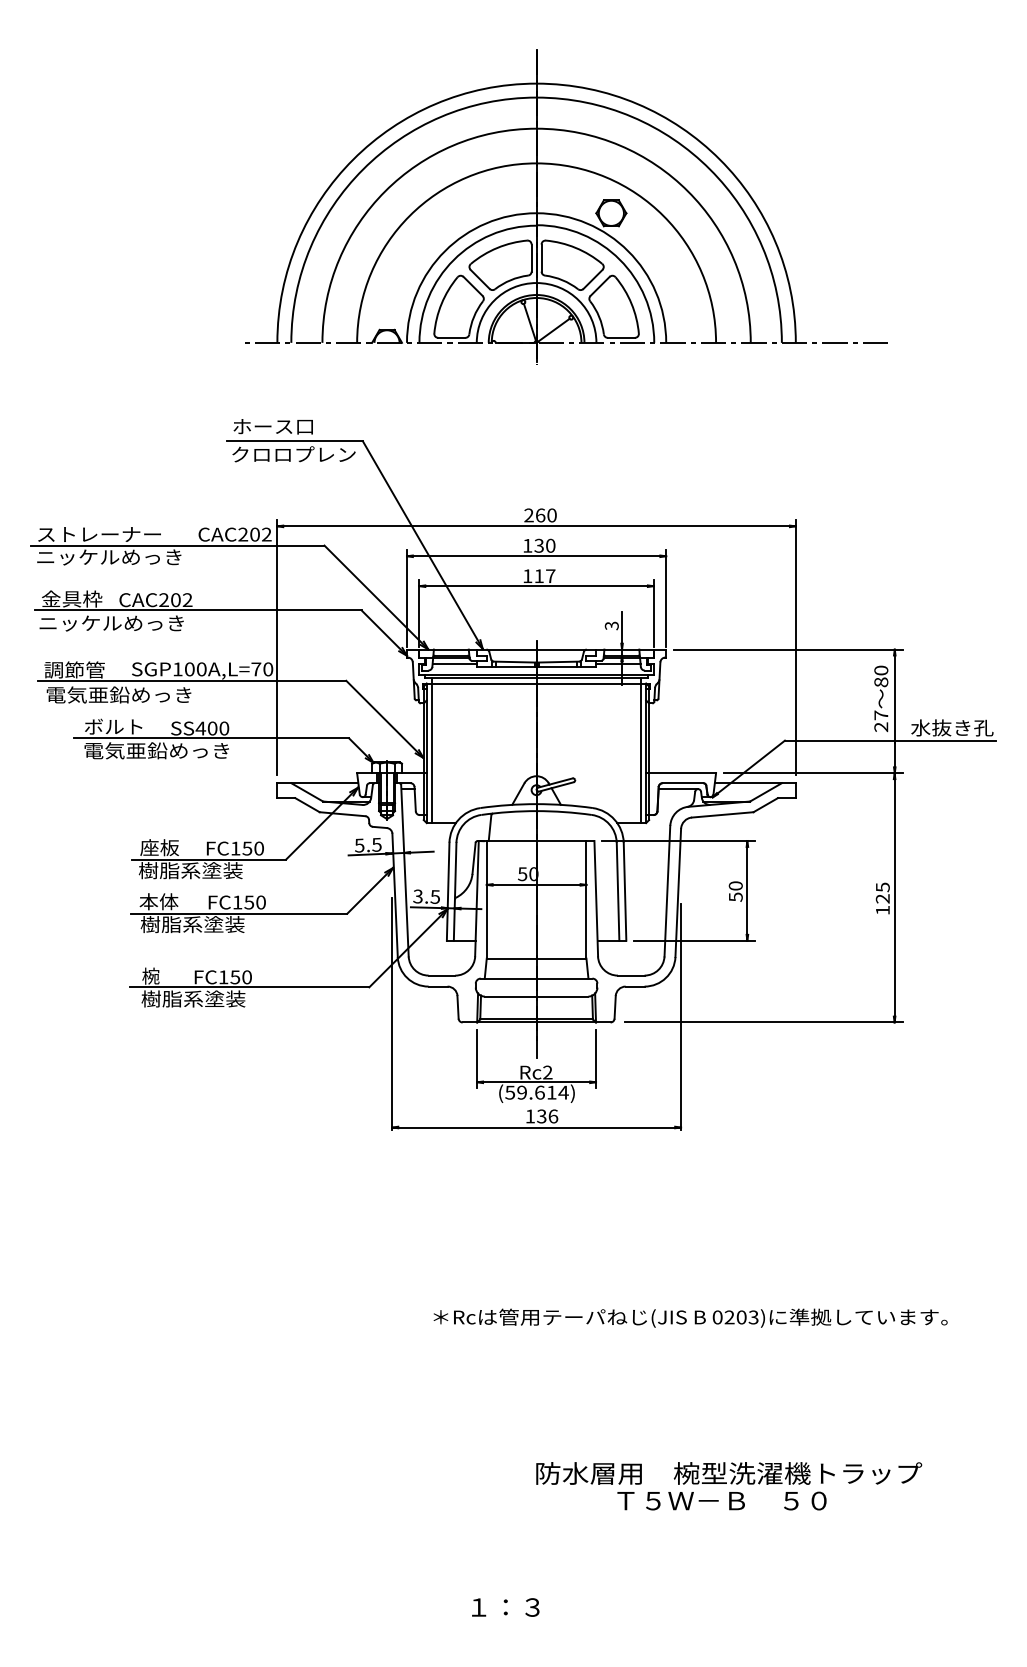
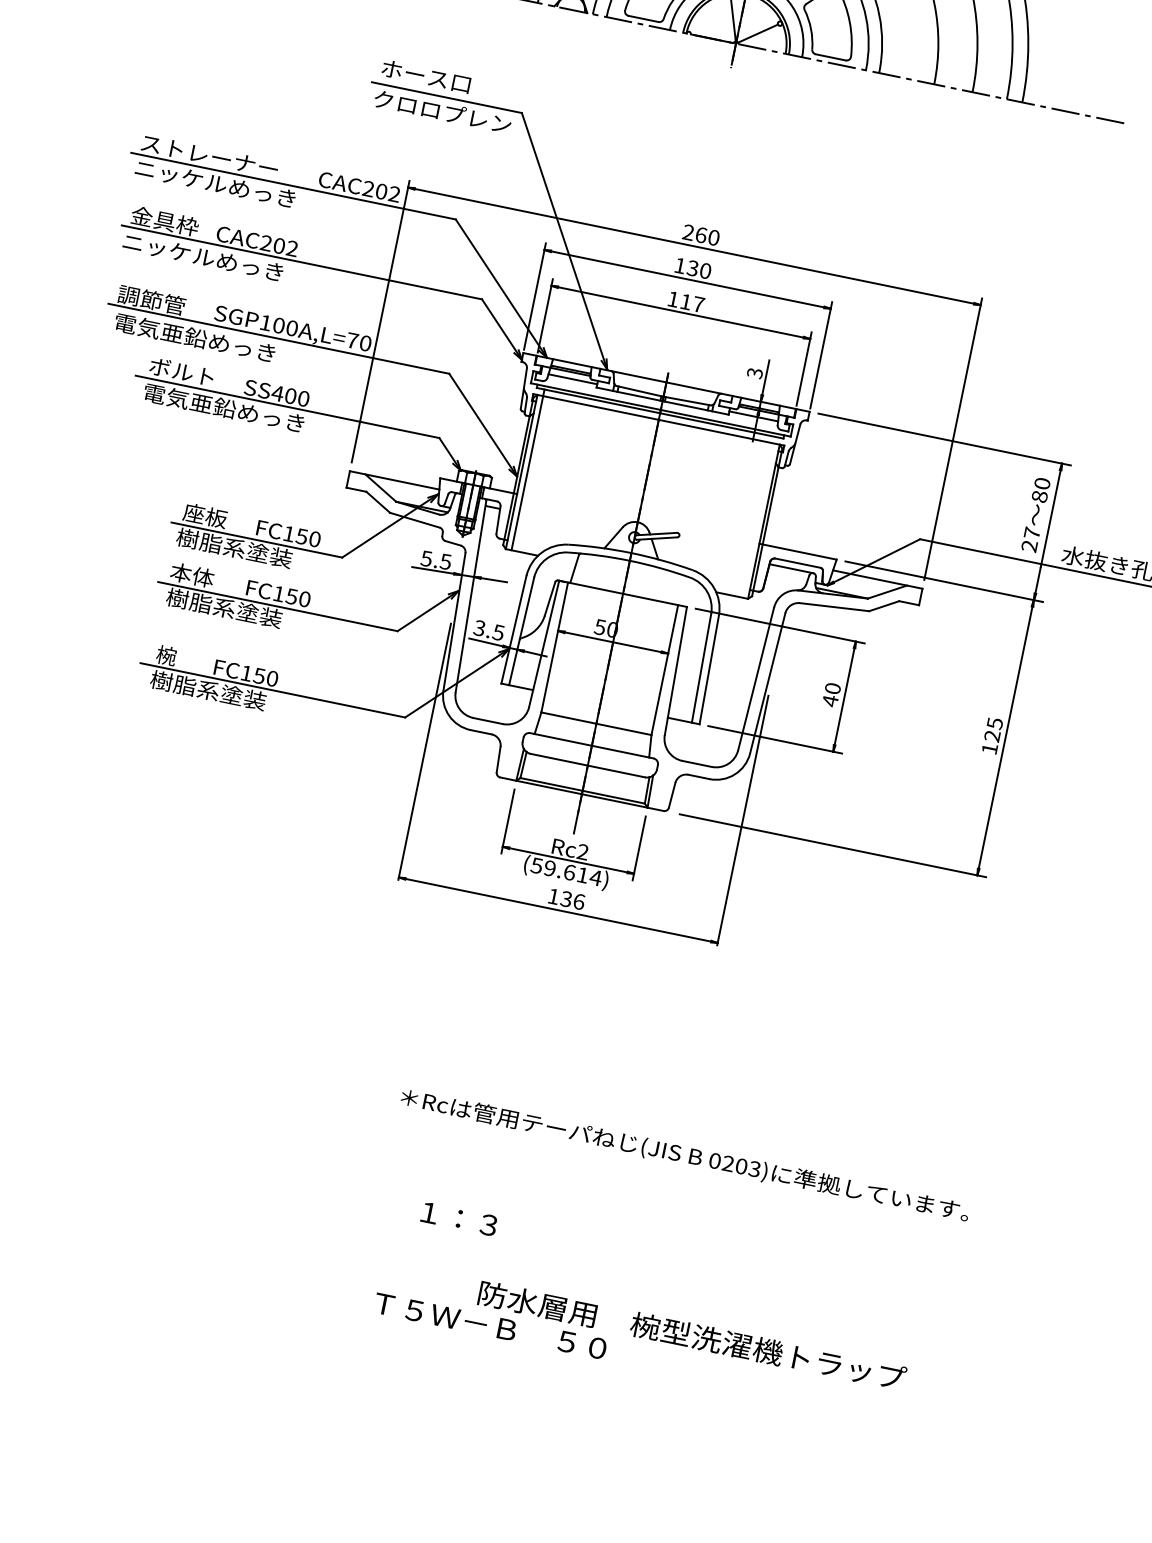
line: (641, 750) -> (759, 517), removed
text: (735, 897) -> (829, 701), 50 -> 40
text: (721, 1500) -> (490, 1325), moved
text: (505, 1607) -> (458, 1219), moved

